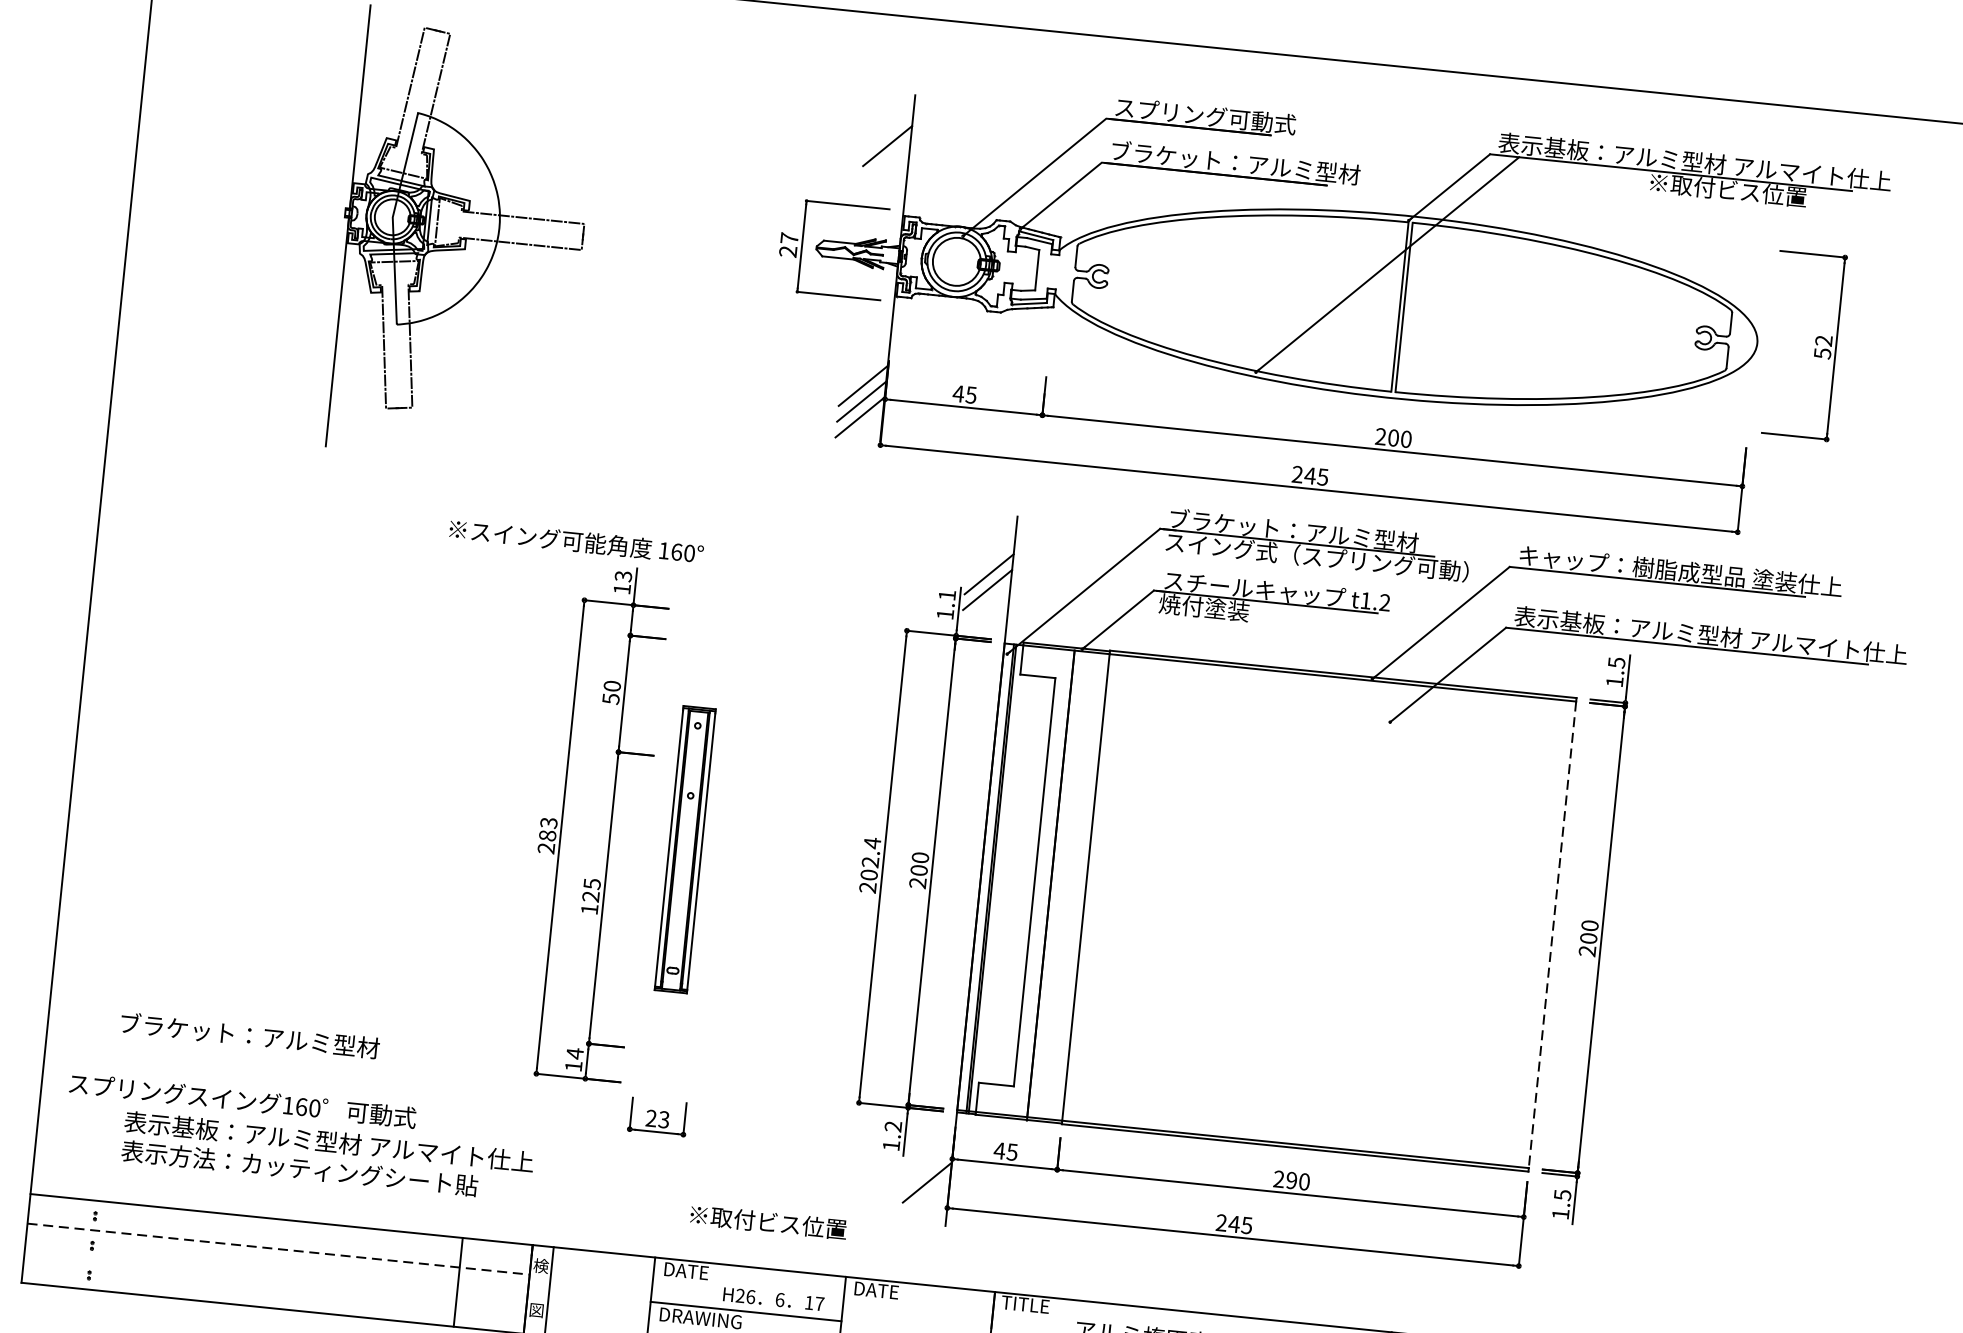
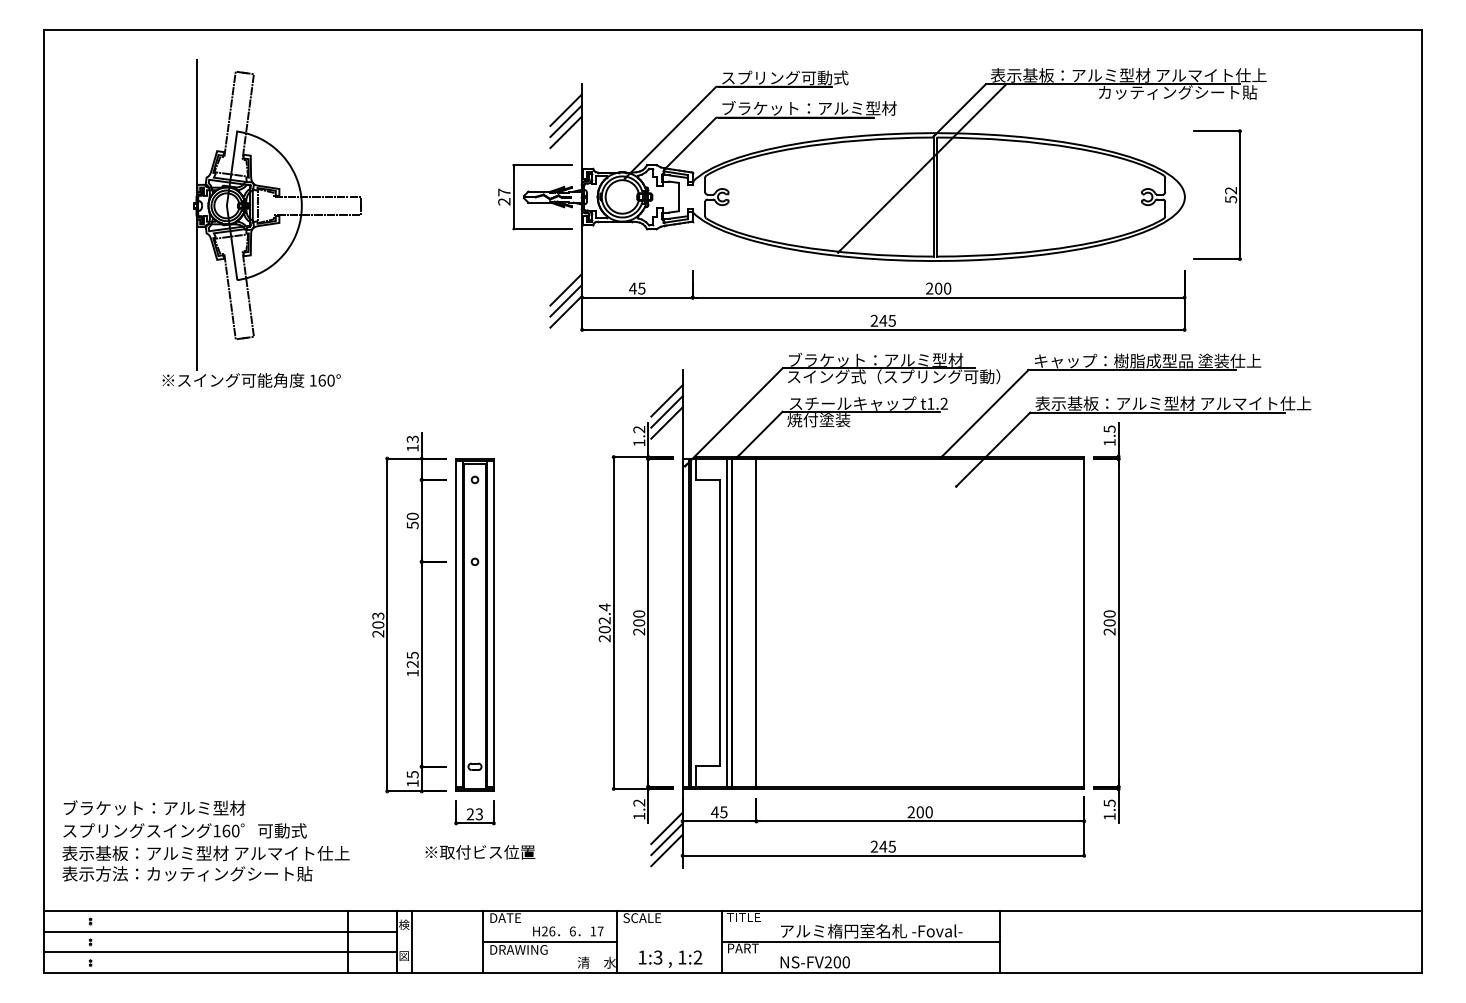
line: (888, 129) -> (565, 109), added
line: (885, 161) -> (565, 132), added
text: (1763, 193) -> (1178, 92), ※取付ビス位置 -> カッティングシート貼
text: (576, 541) -> (251, 380), moved
line: (990, 557) -> (666, 400), added
text: (946, 595) -> (638, 429), 1.1 -> 1.2
text: (547, 835) -> (378, 624), 283 -> 203
part: (684, 848) -> (474, 624), size x1.67
line: (1043, 885) -> (726, 624), added
line: (1552, 934) -> (1084, 622), dashed -> solid
text: (250, 1034) -> (154, 807), moved
text: (574, 1053) -> (412, 774), 14 -> 15
text: (327, 1156) -> (205, 863), moved
line: (928, 1166) -> (666, 828), added
text: (1290, 1180) -> (919, 812), 290 -> 200
line: (925, 1198) -> (666, 850), added
text: (768, 1222) -> (480, 852), moved
line: (278, 1249) -> (220, 931), dashed -> solid
line: (274, 1278) -> (219, 952), added
text: (881, 1291) -> (642, 918), DATE -> SCALE

